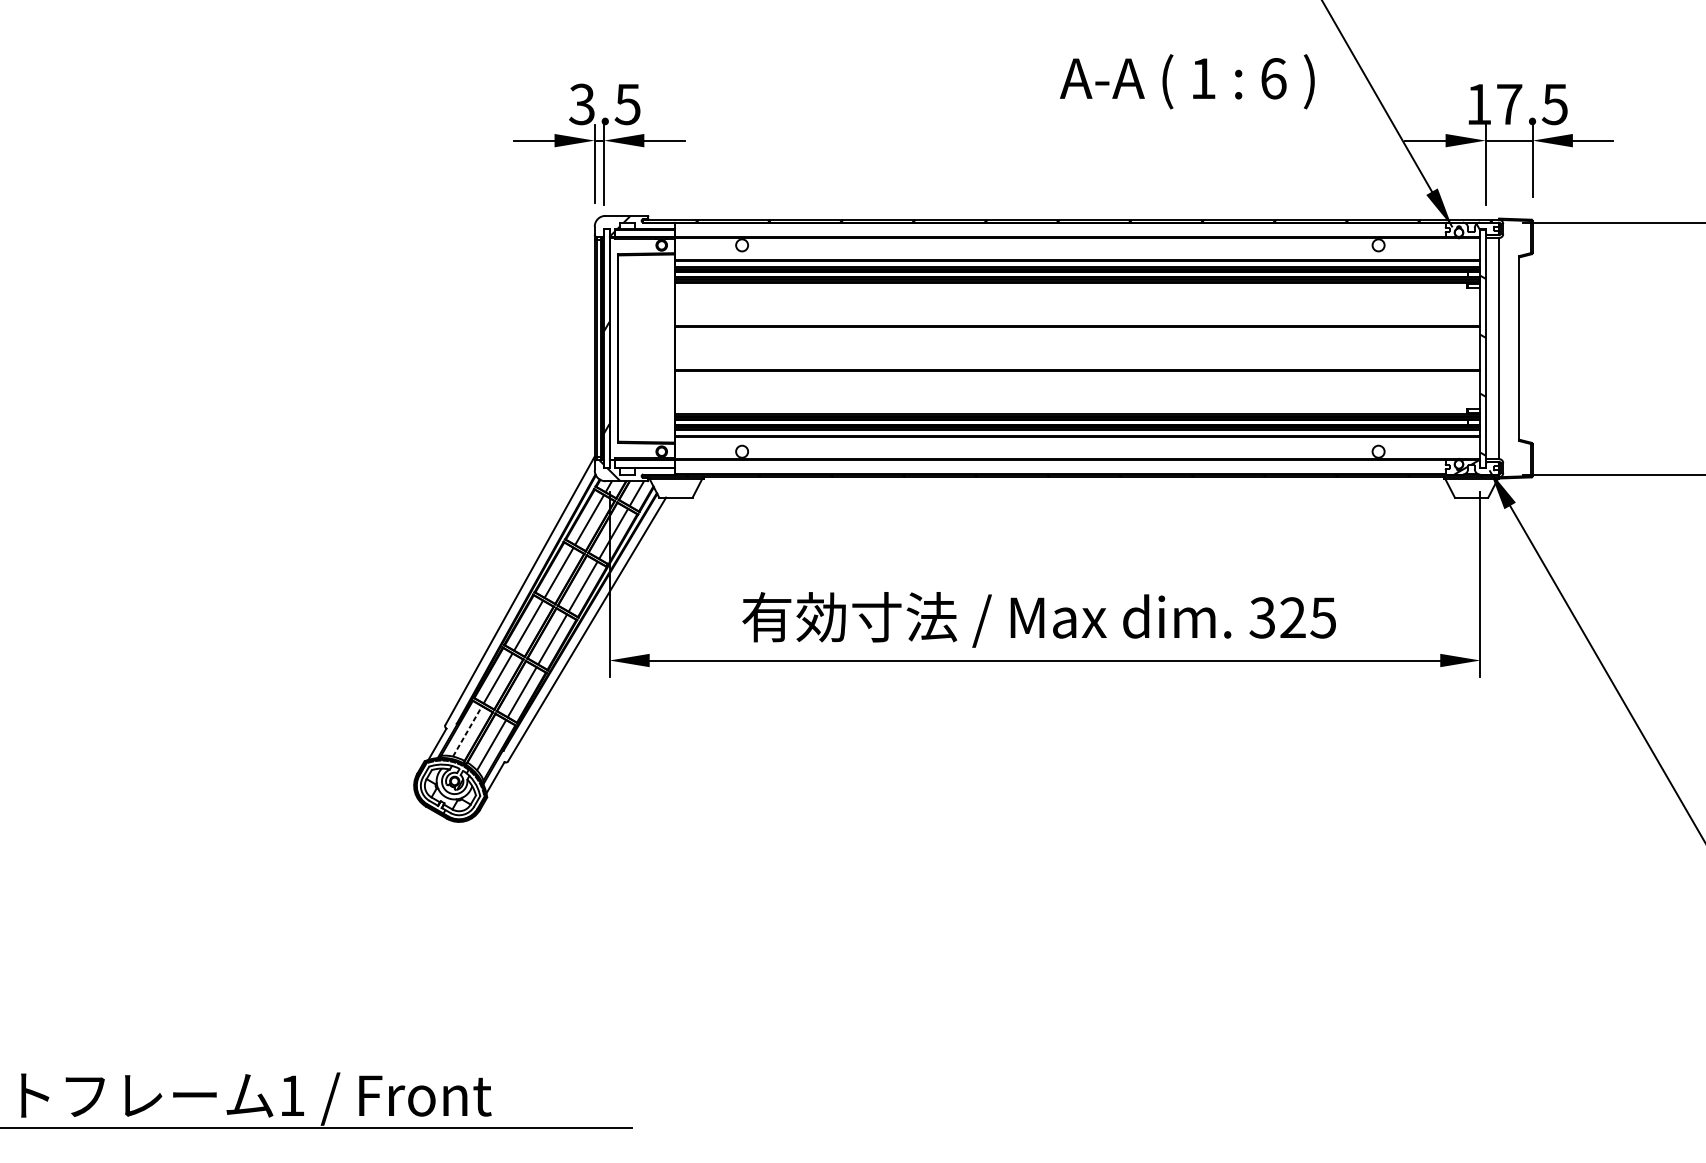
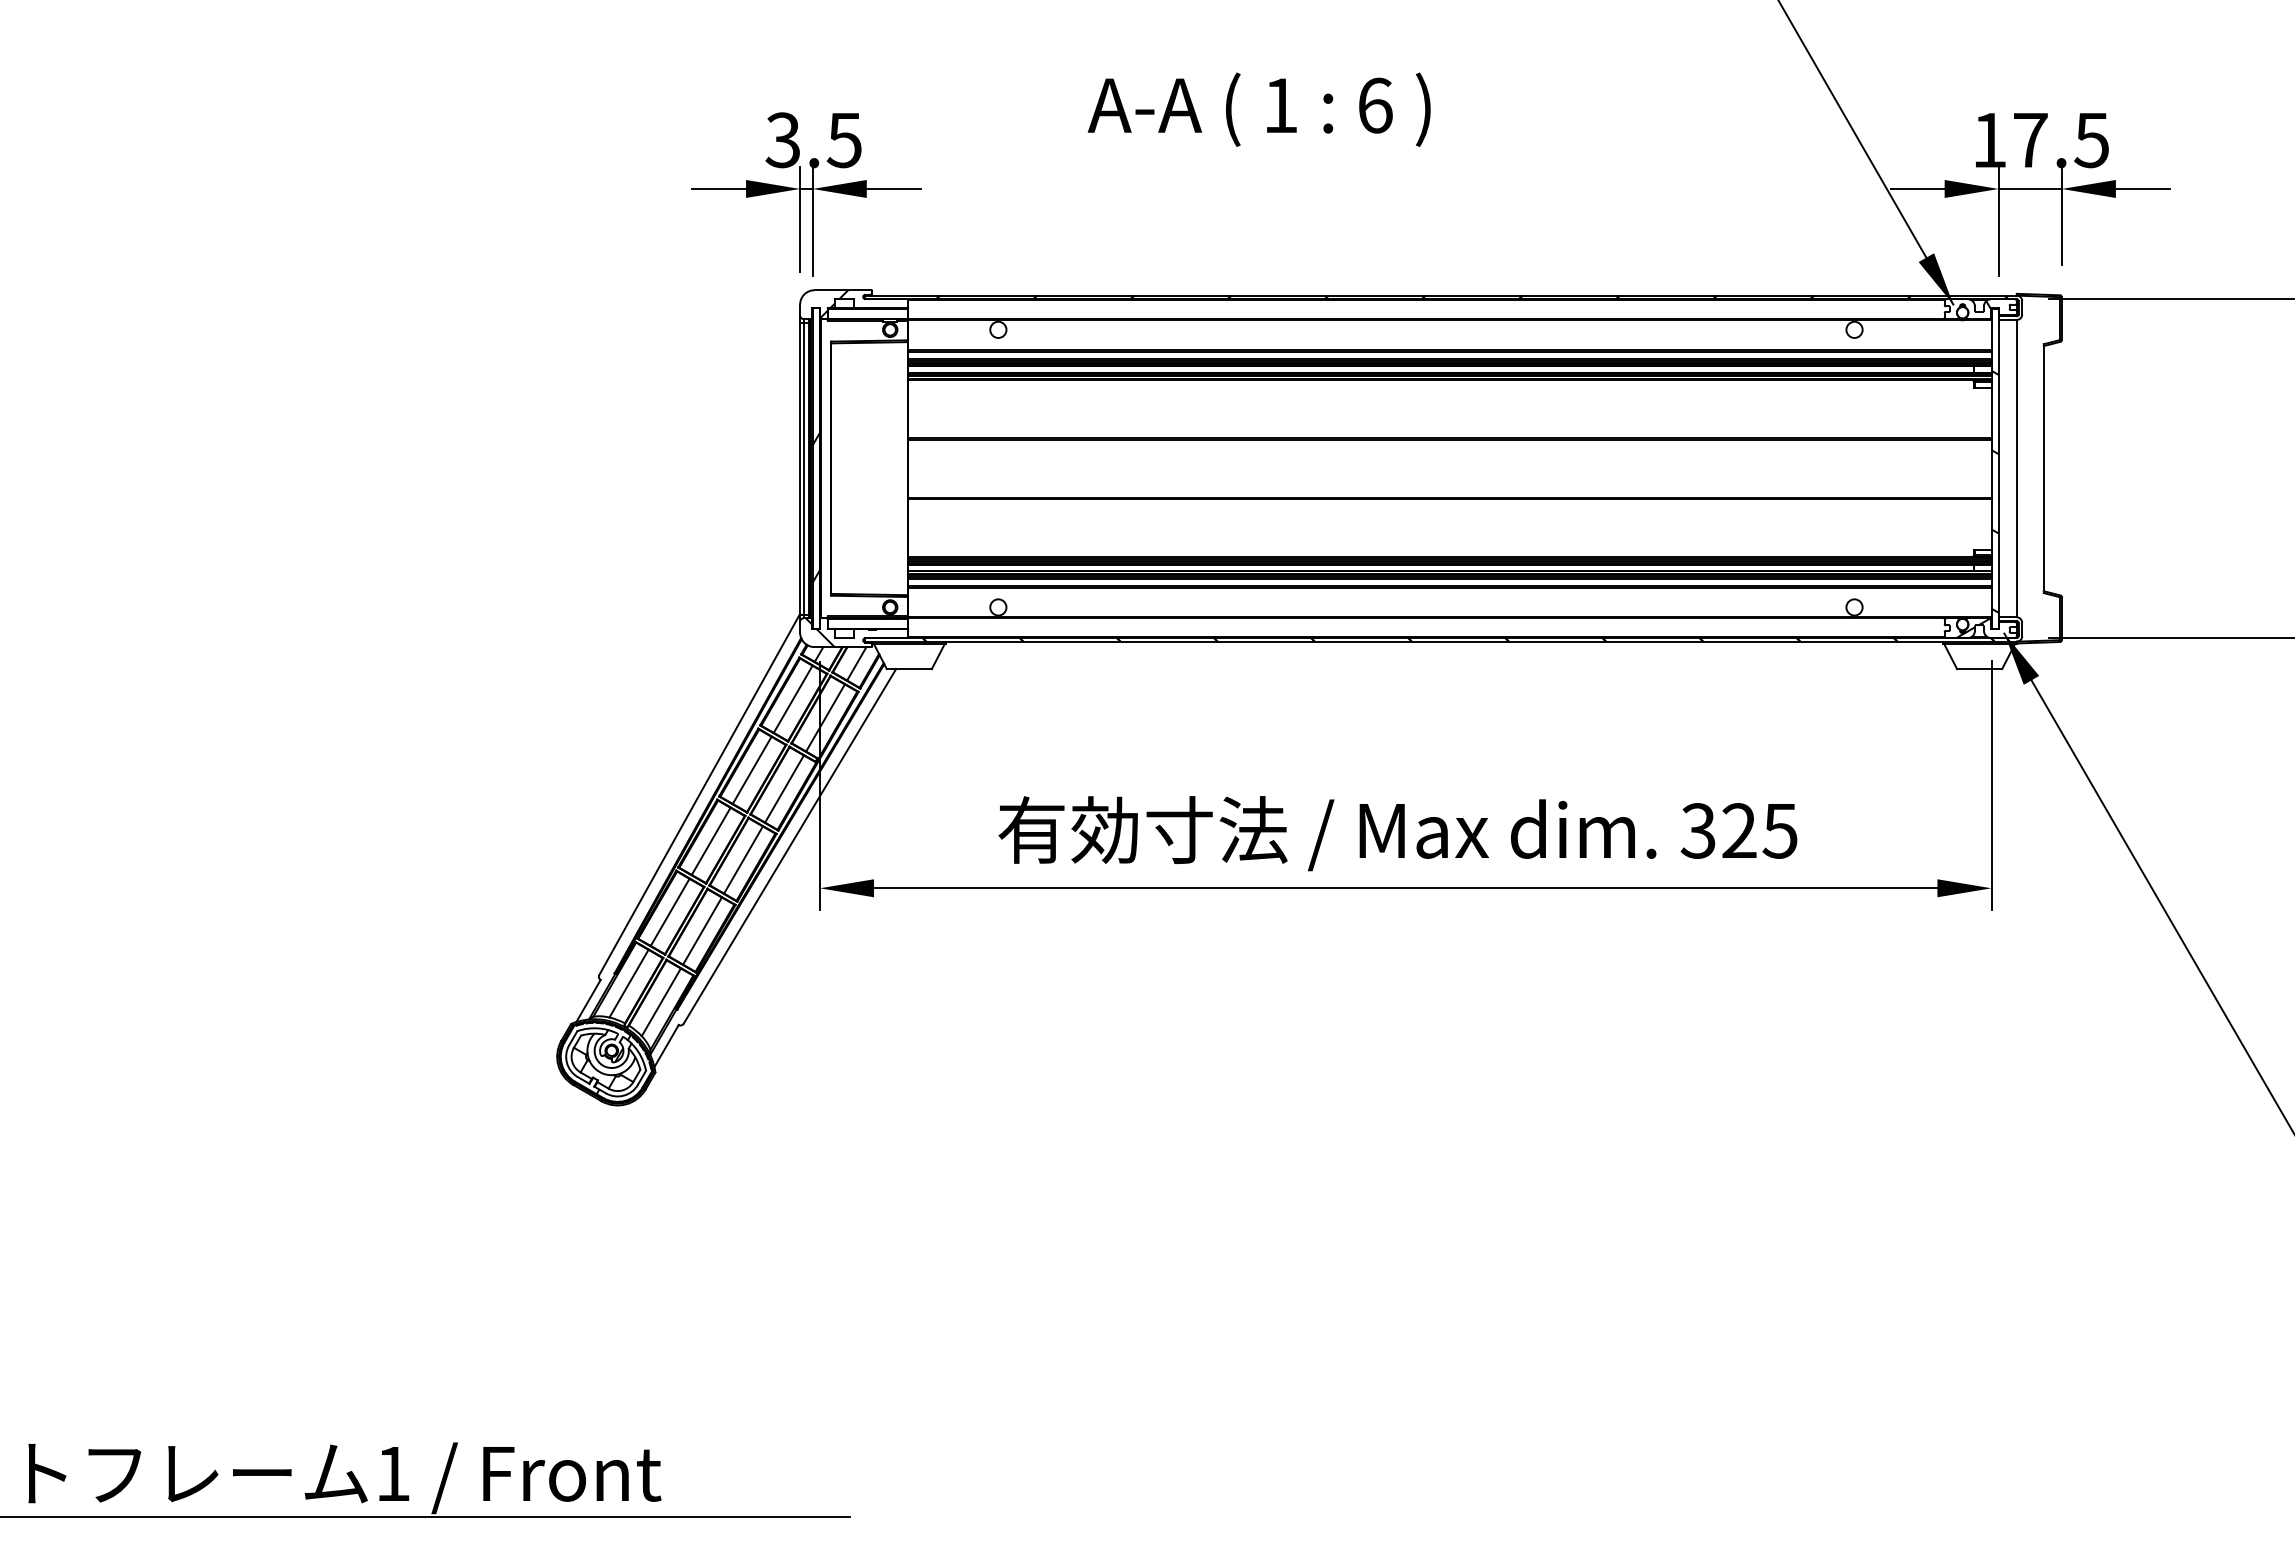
text: (1186, 81) -> (1258, 109), moved
line: (467, 731) -> (629, 983), dashed -> solid

